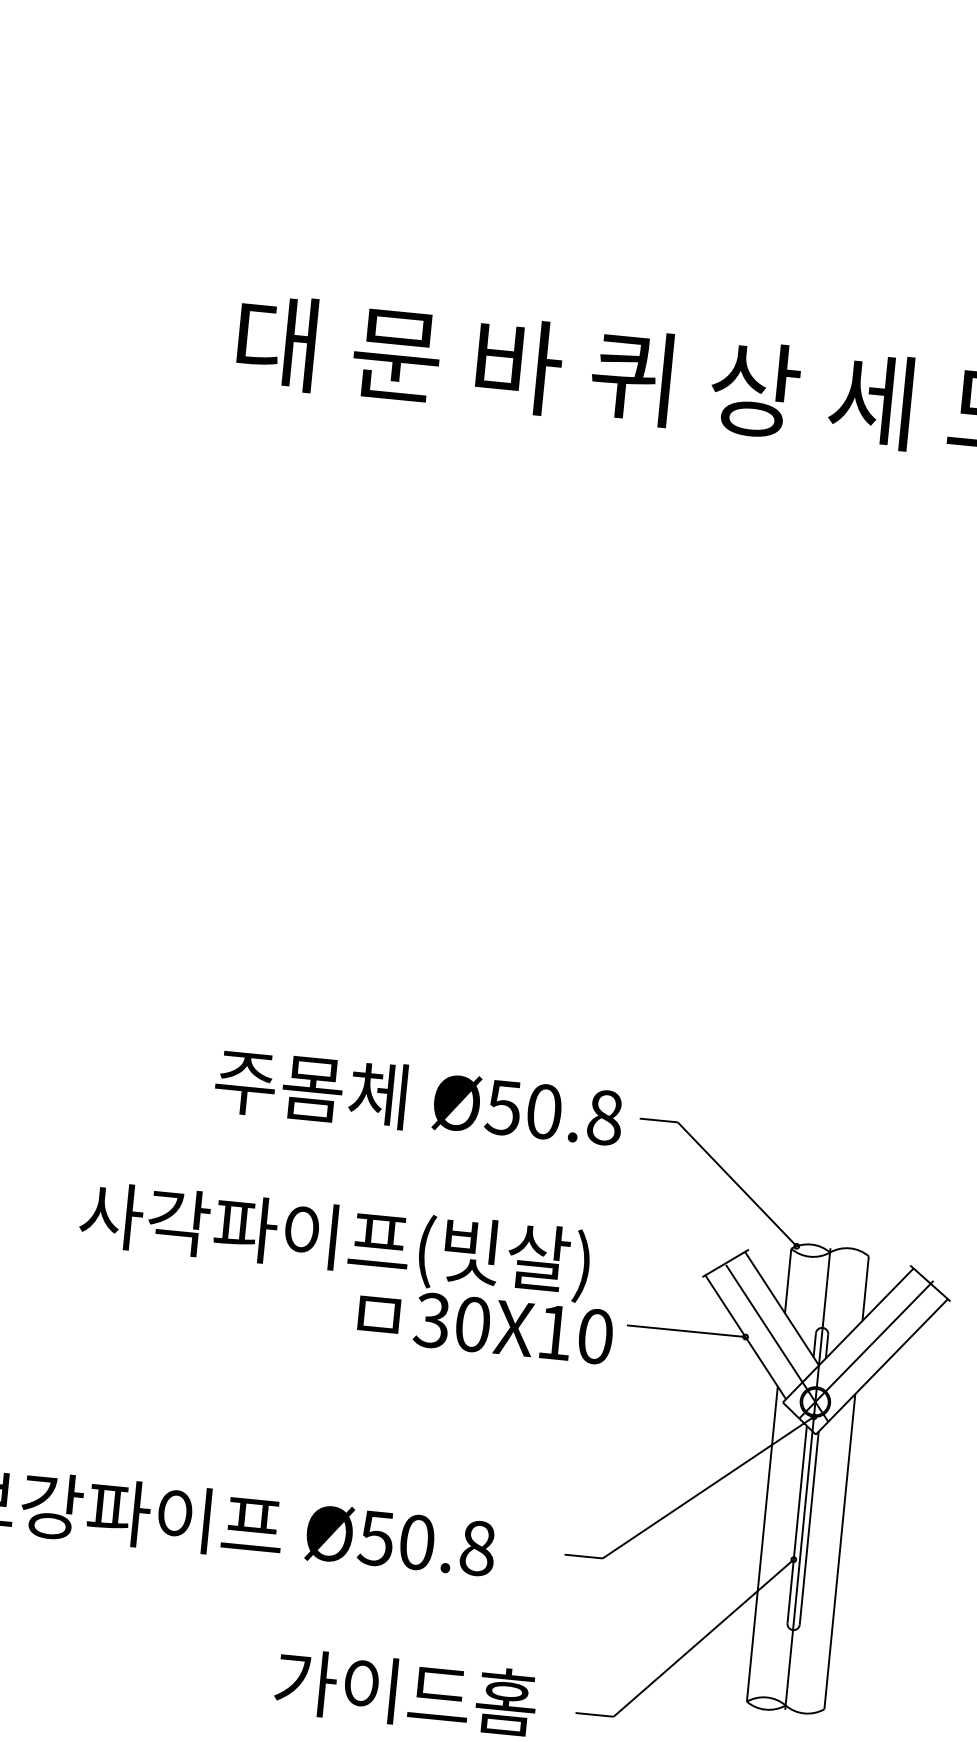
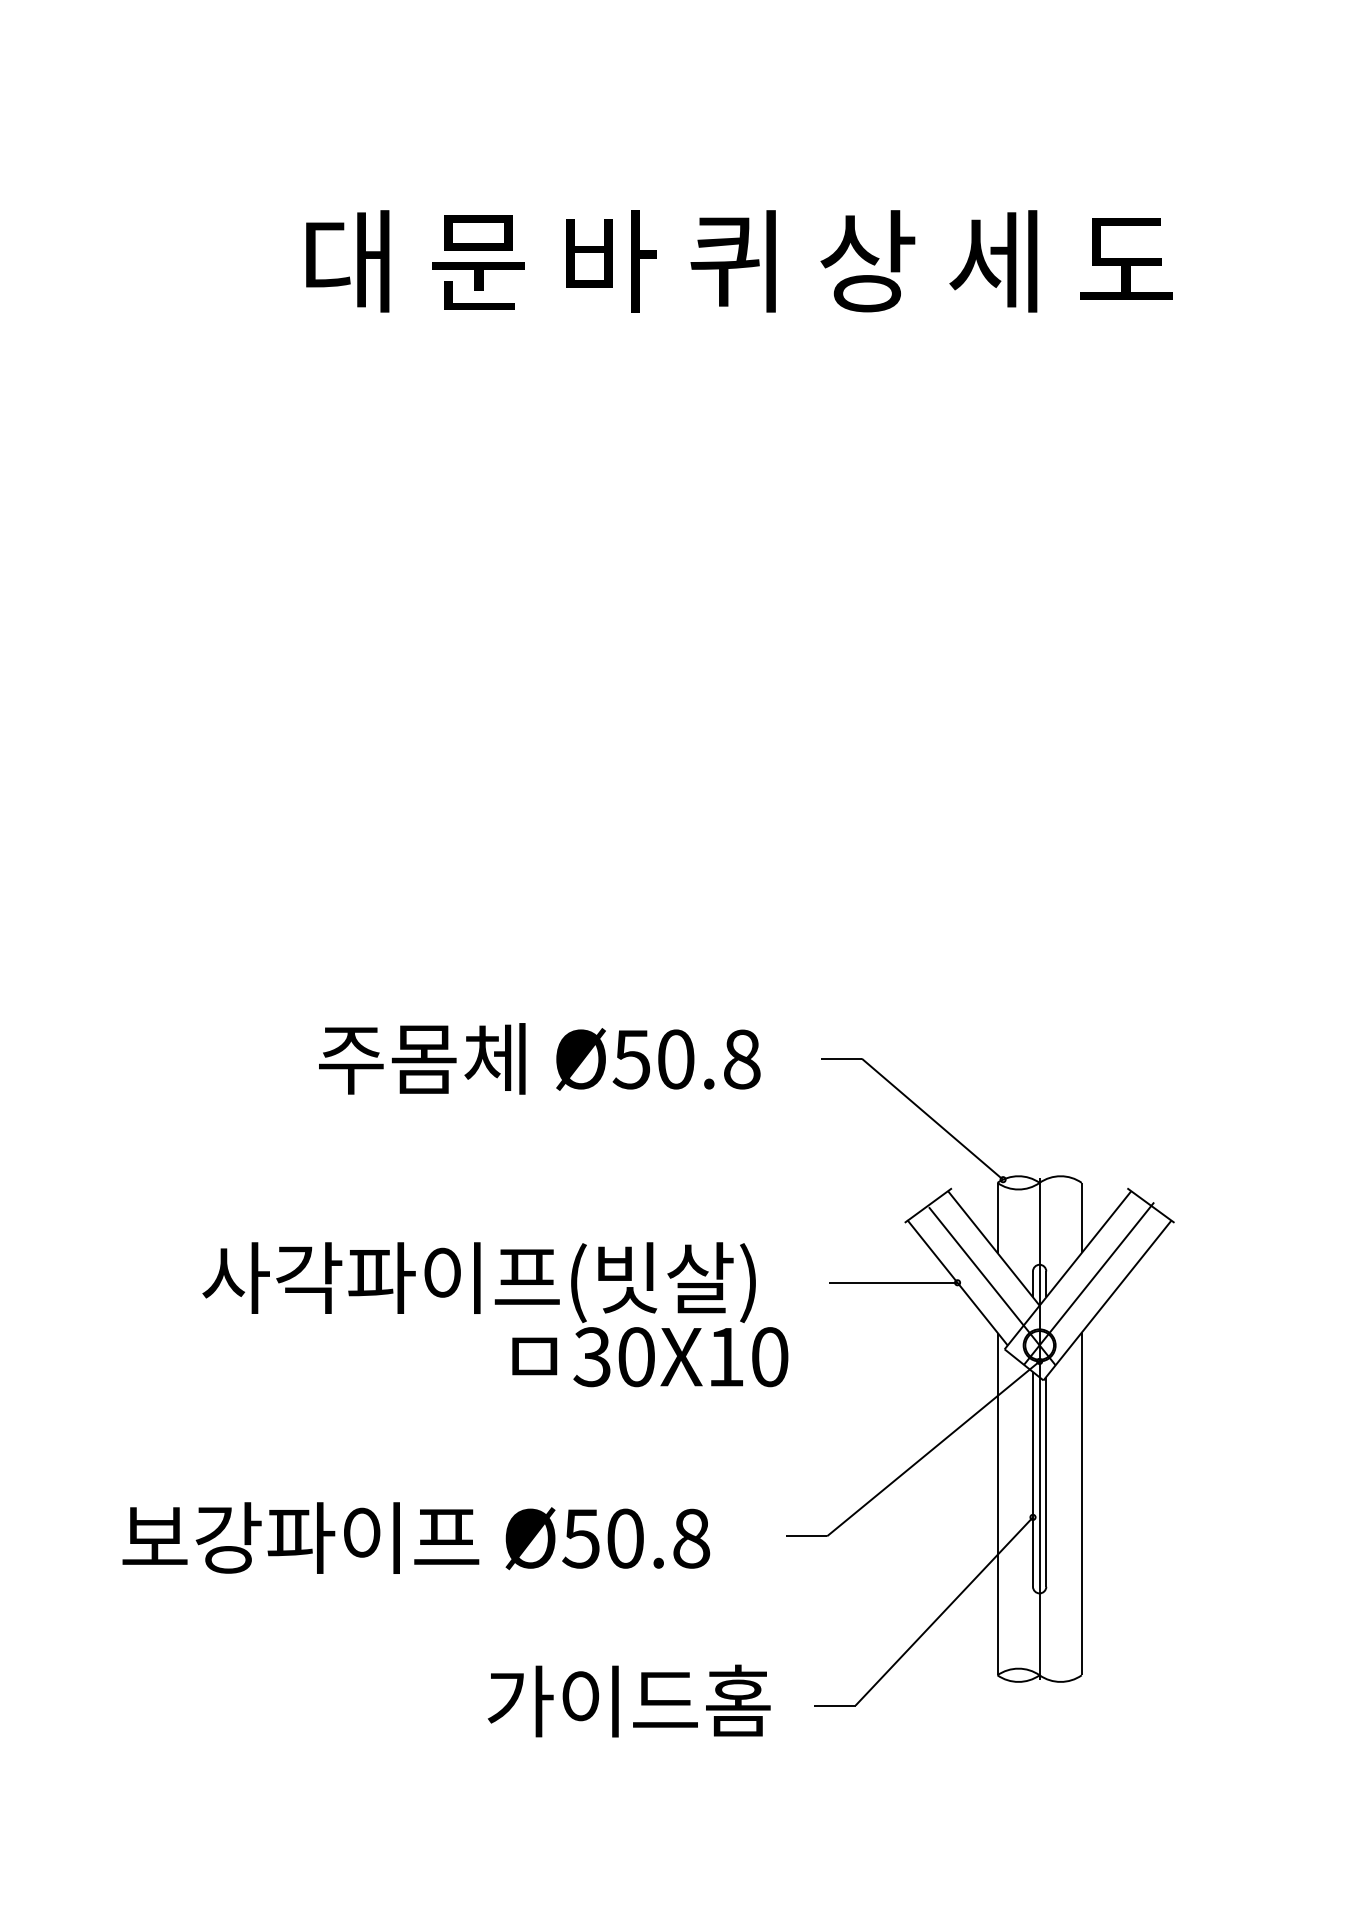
text: (418, 1098) -> (539, 1058), moved
text: (346, 1272) -> (495, 1314), moved

